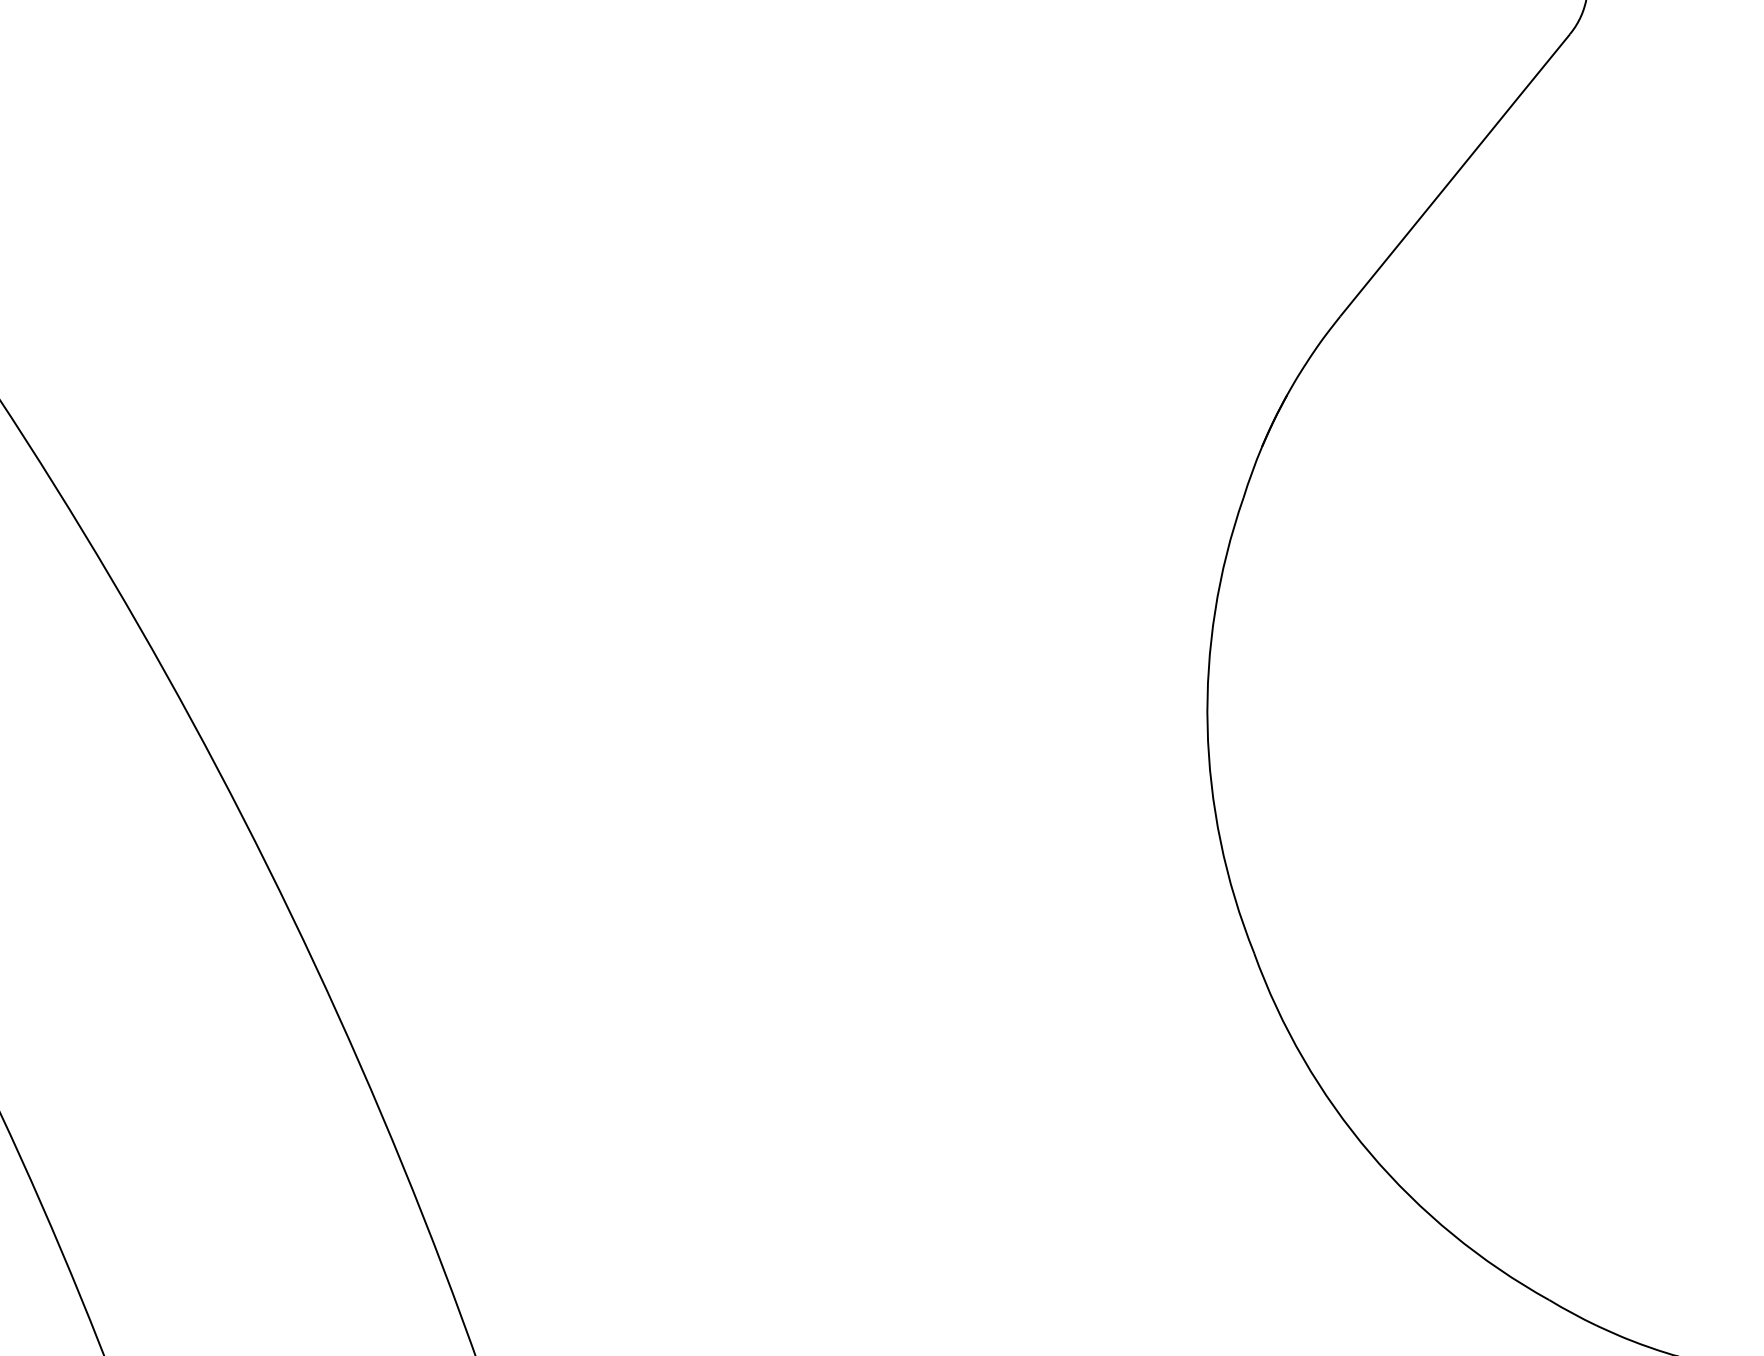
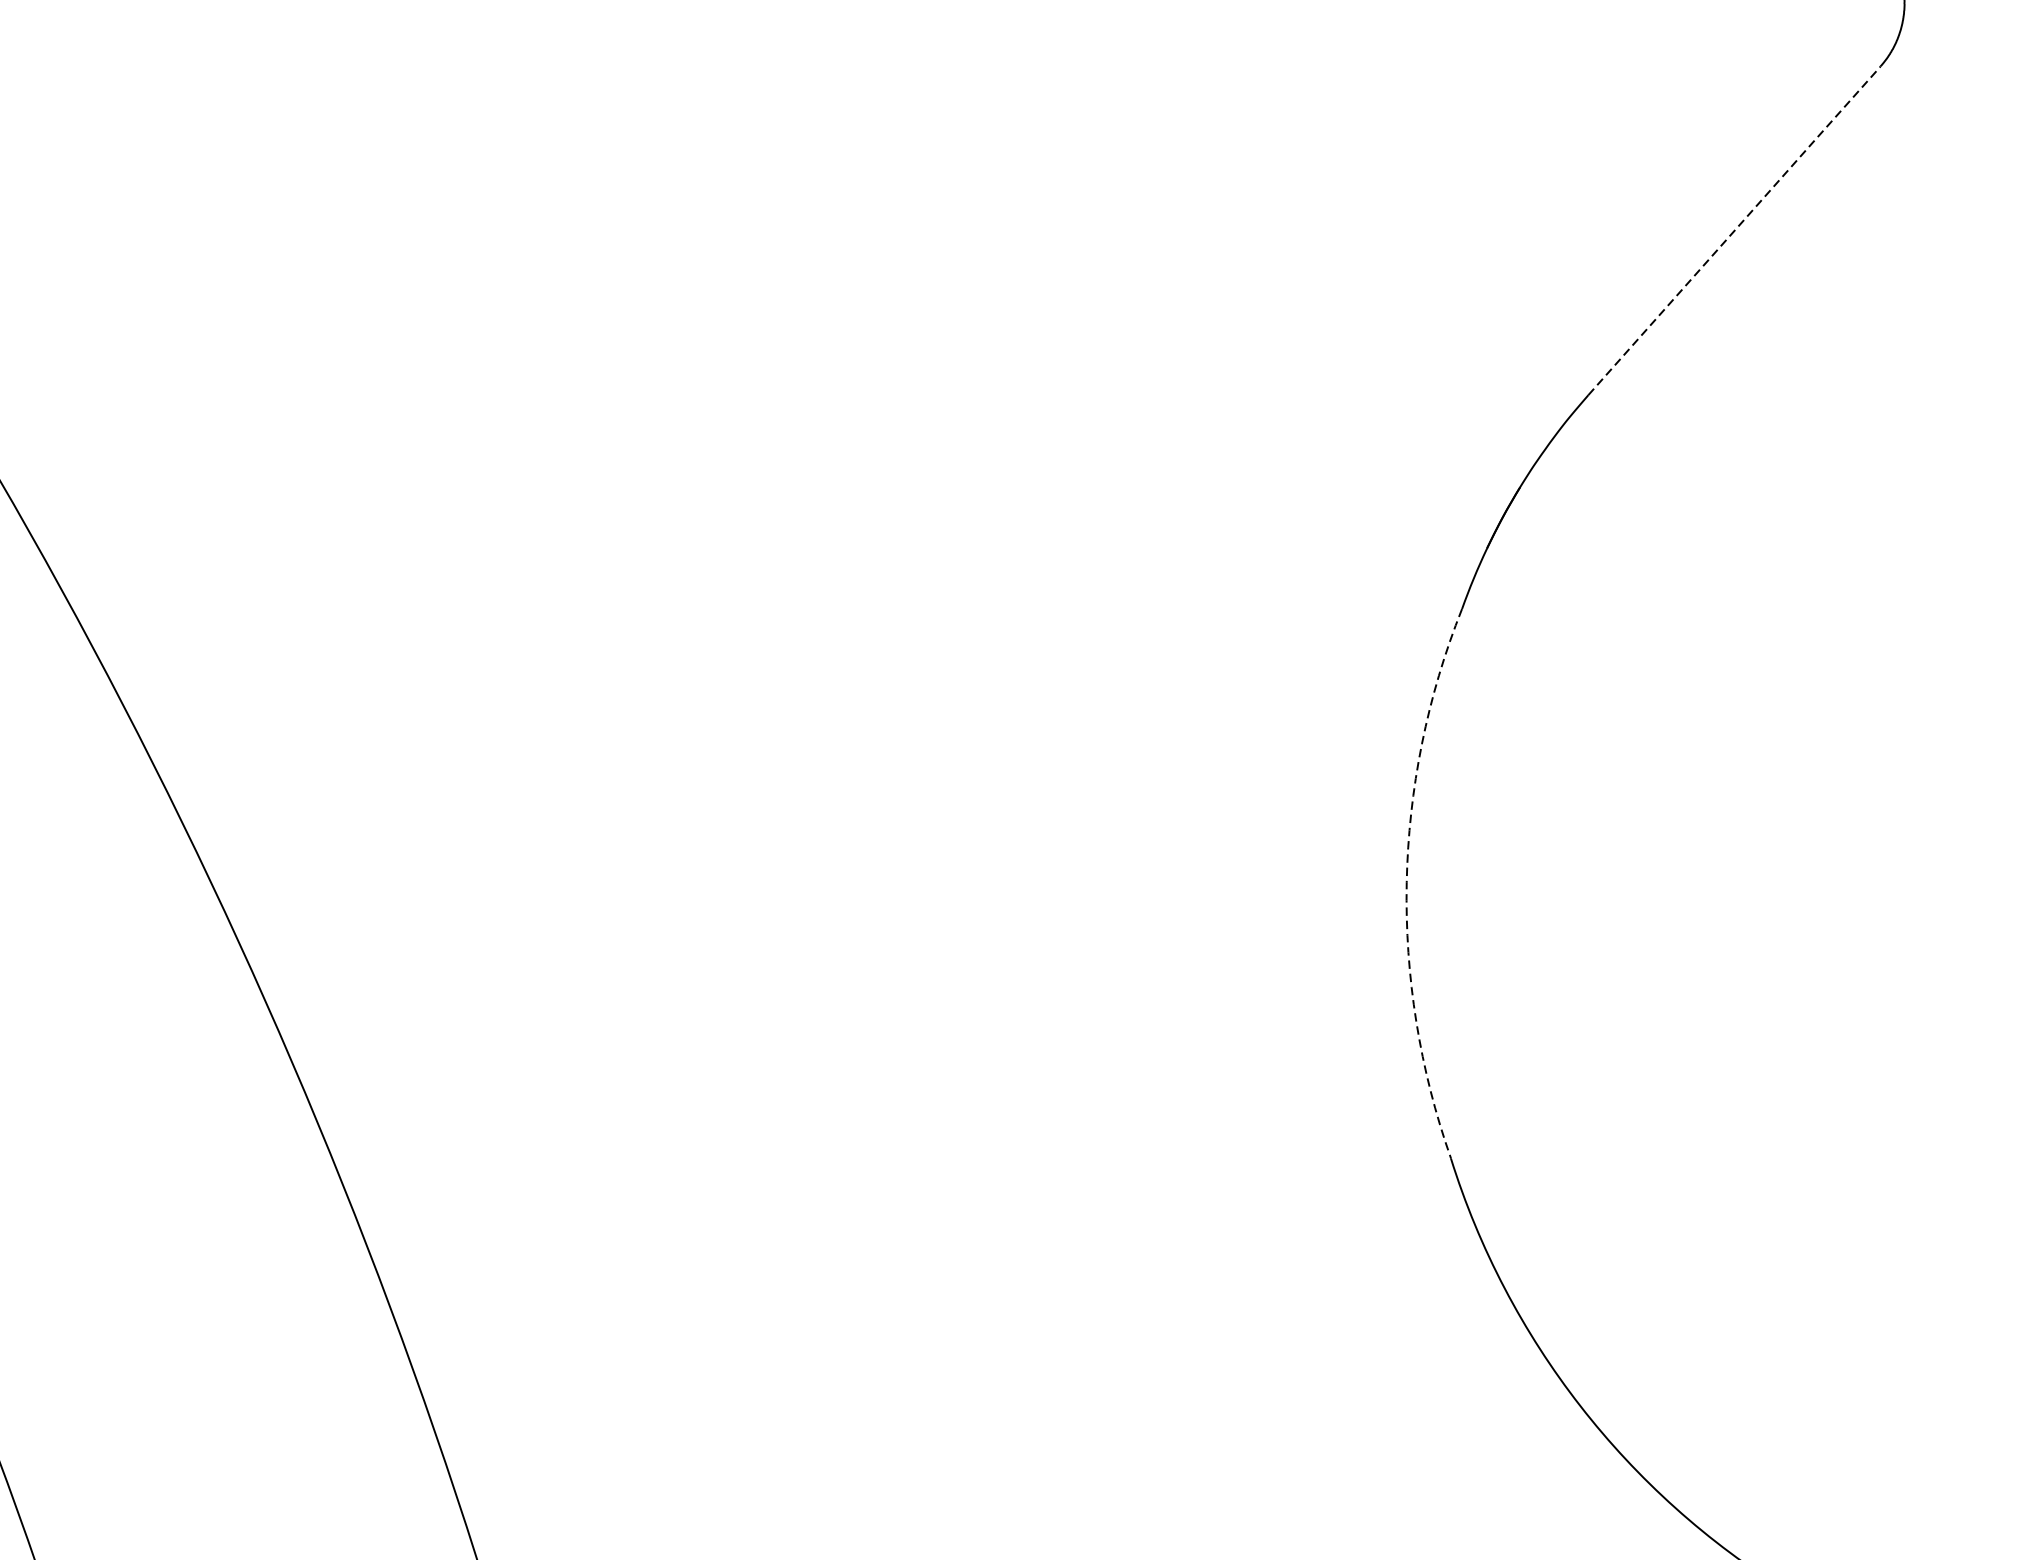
line: (1455, 174) -> (1734, 230), solid -> dashed
arc: (1207, 726) -> (1406, 882), solid -> dashed

